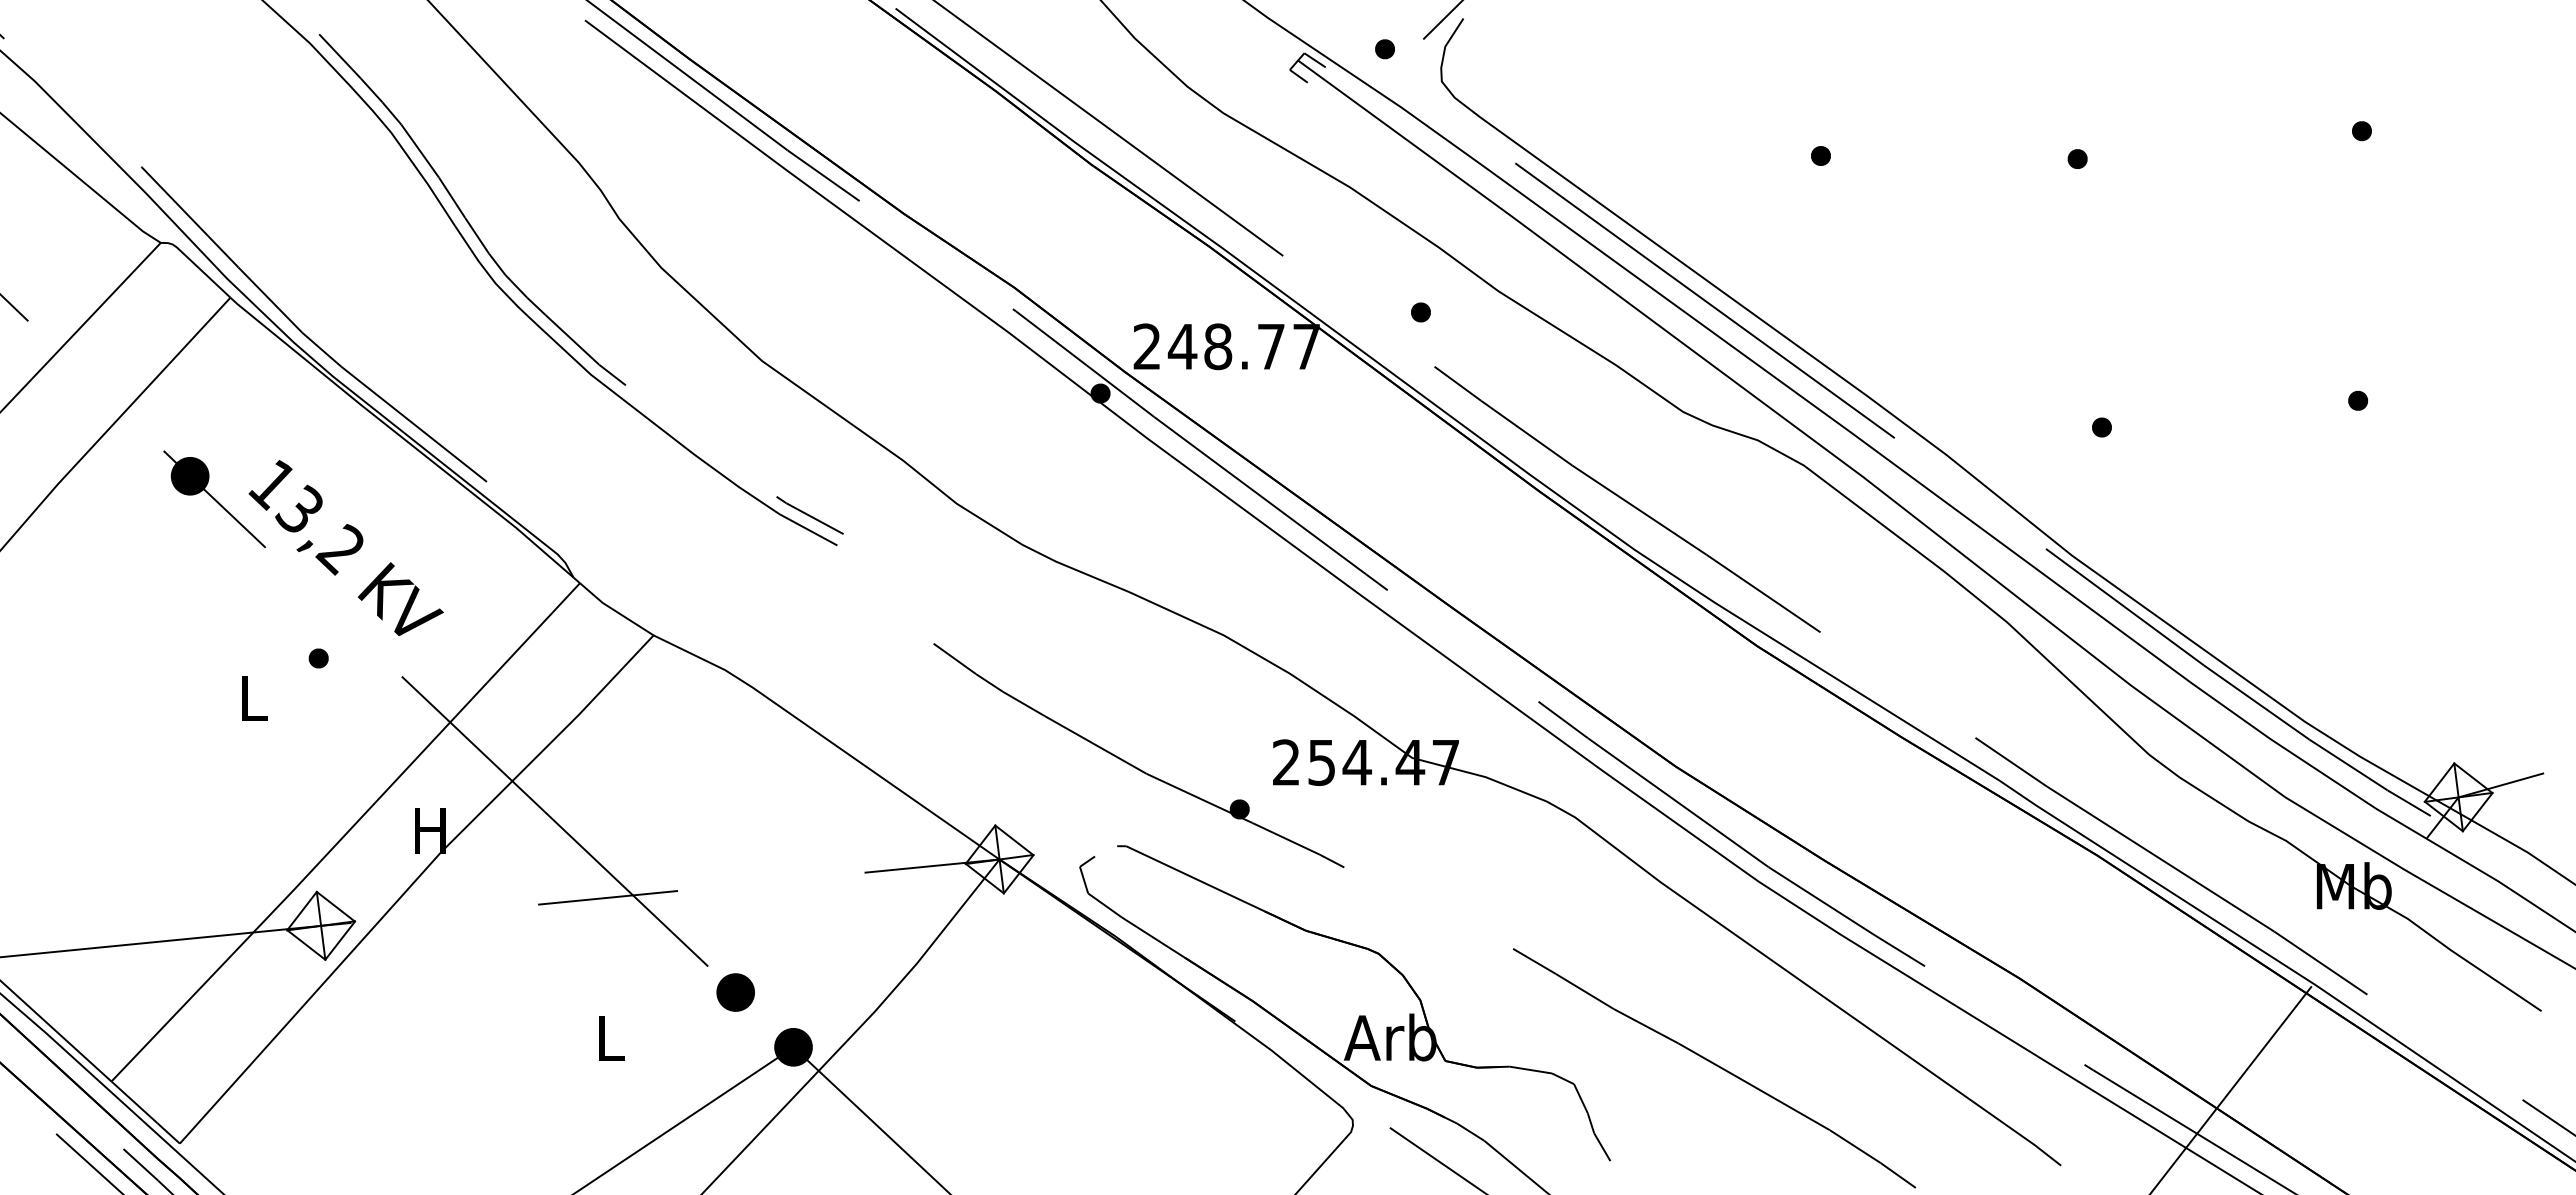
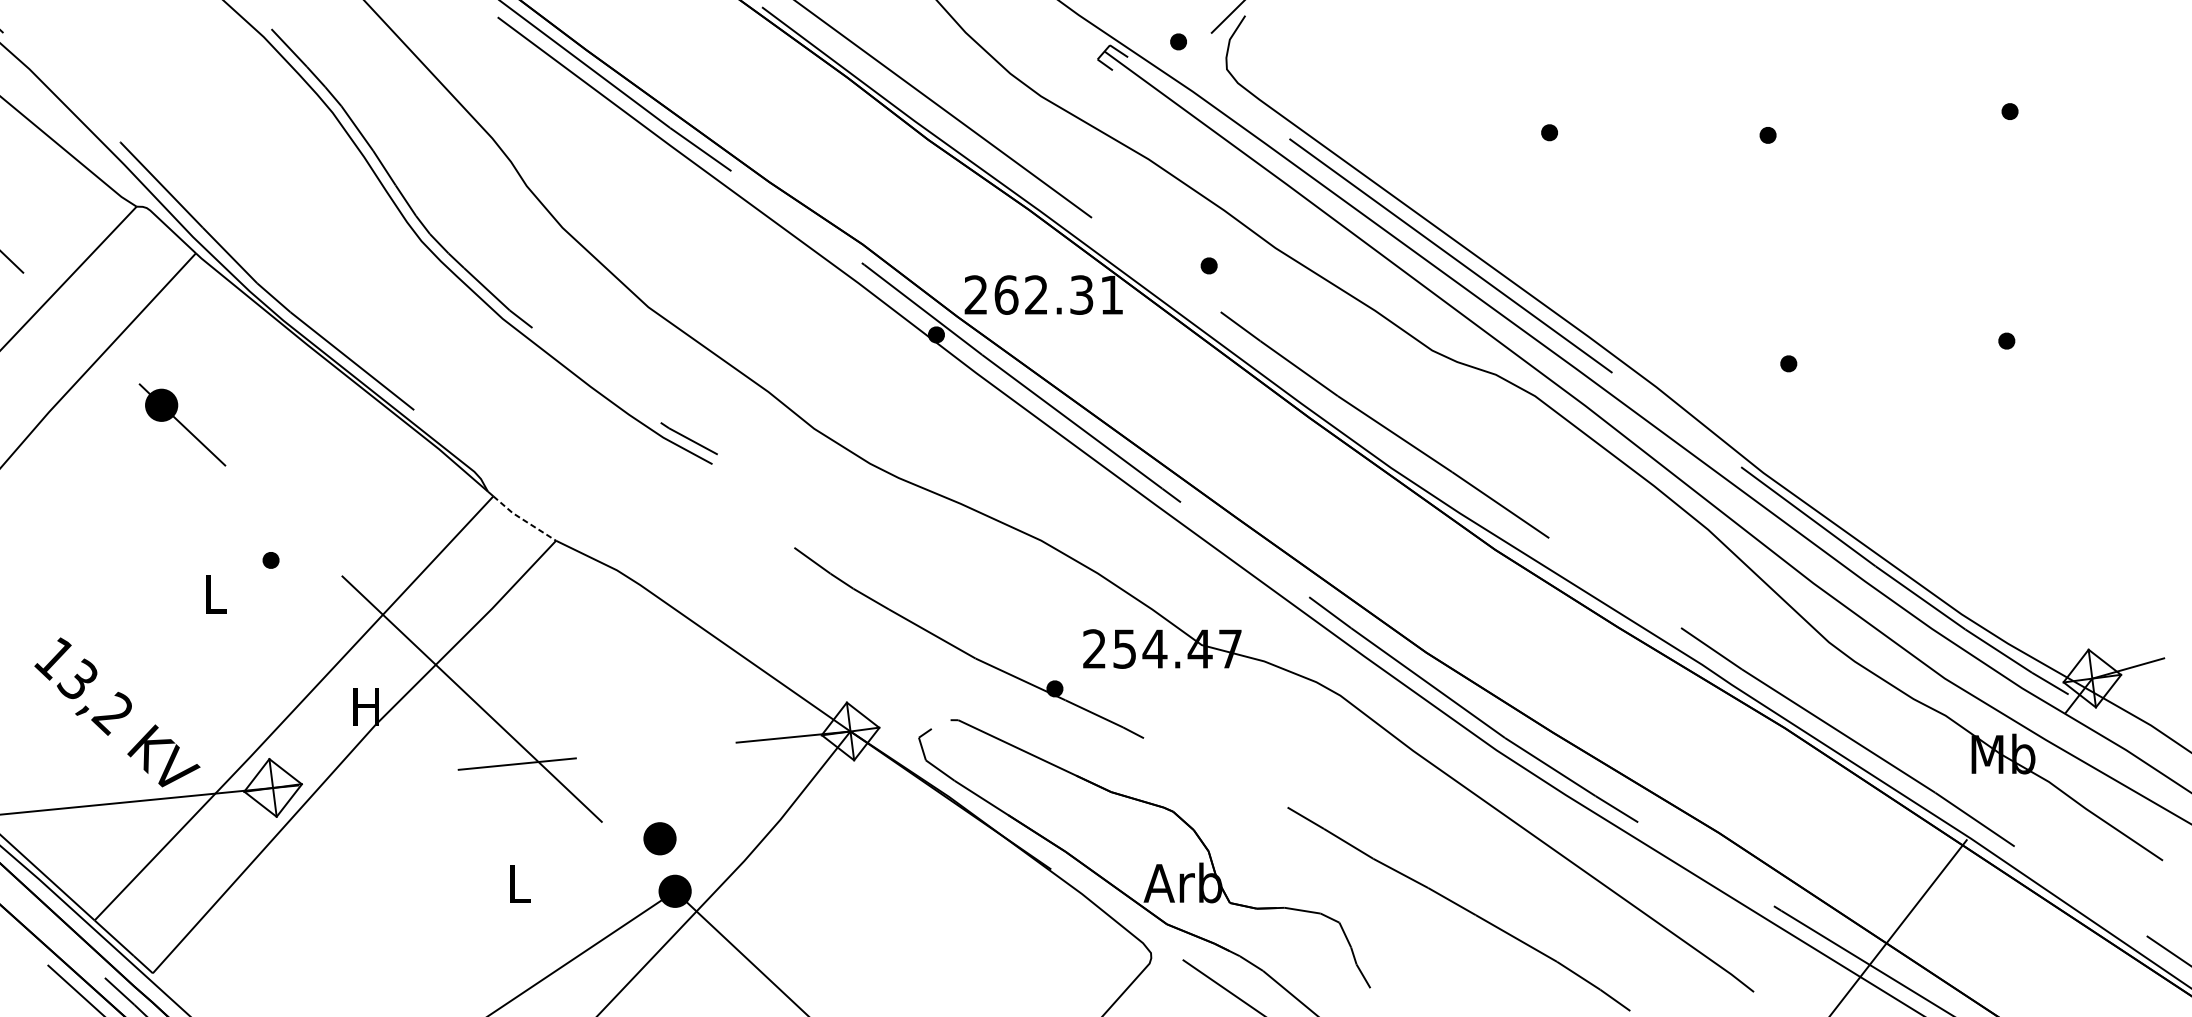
text: (1243, 346) -> (1058, 294), 248.77 -> 262.31
text: (345, 547) -> (116, 711), moved
line: (615, 610) -> (523, 519), solid -> dashed
part: (735, 992) -> (659, 838), moved

